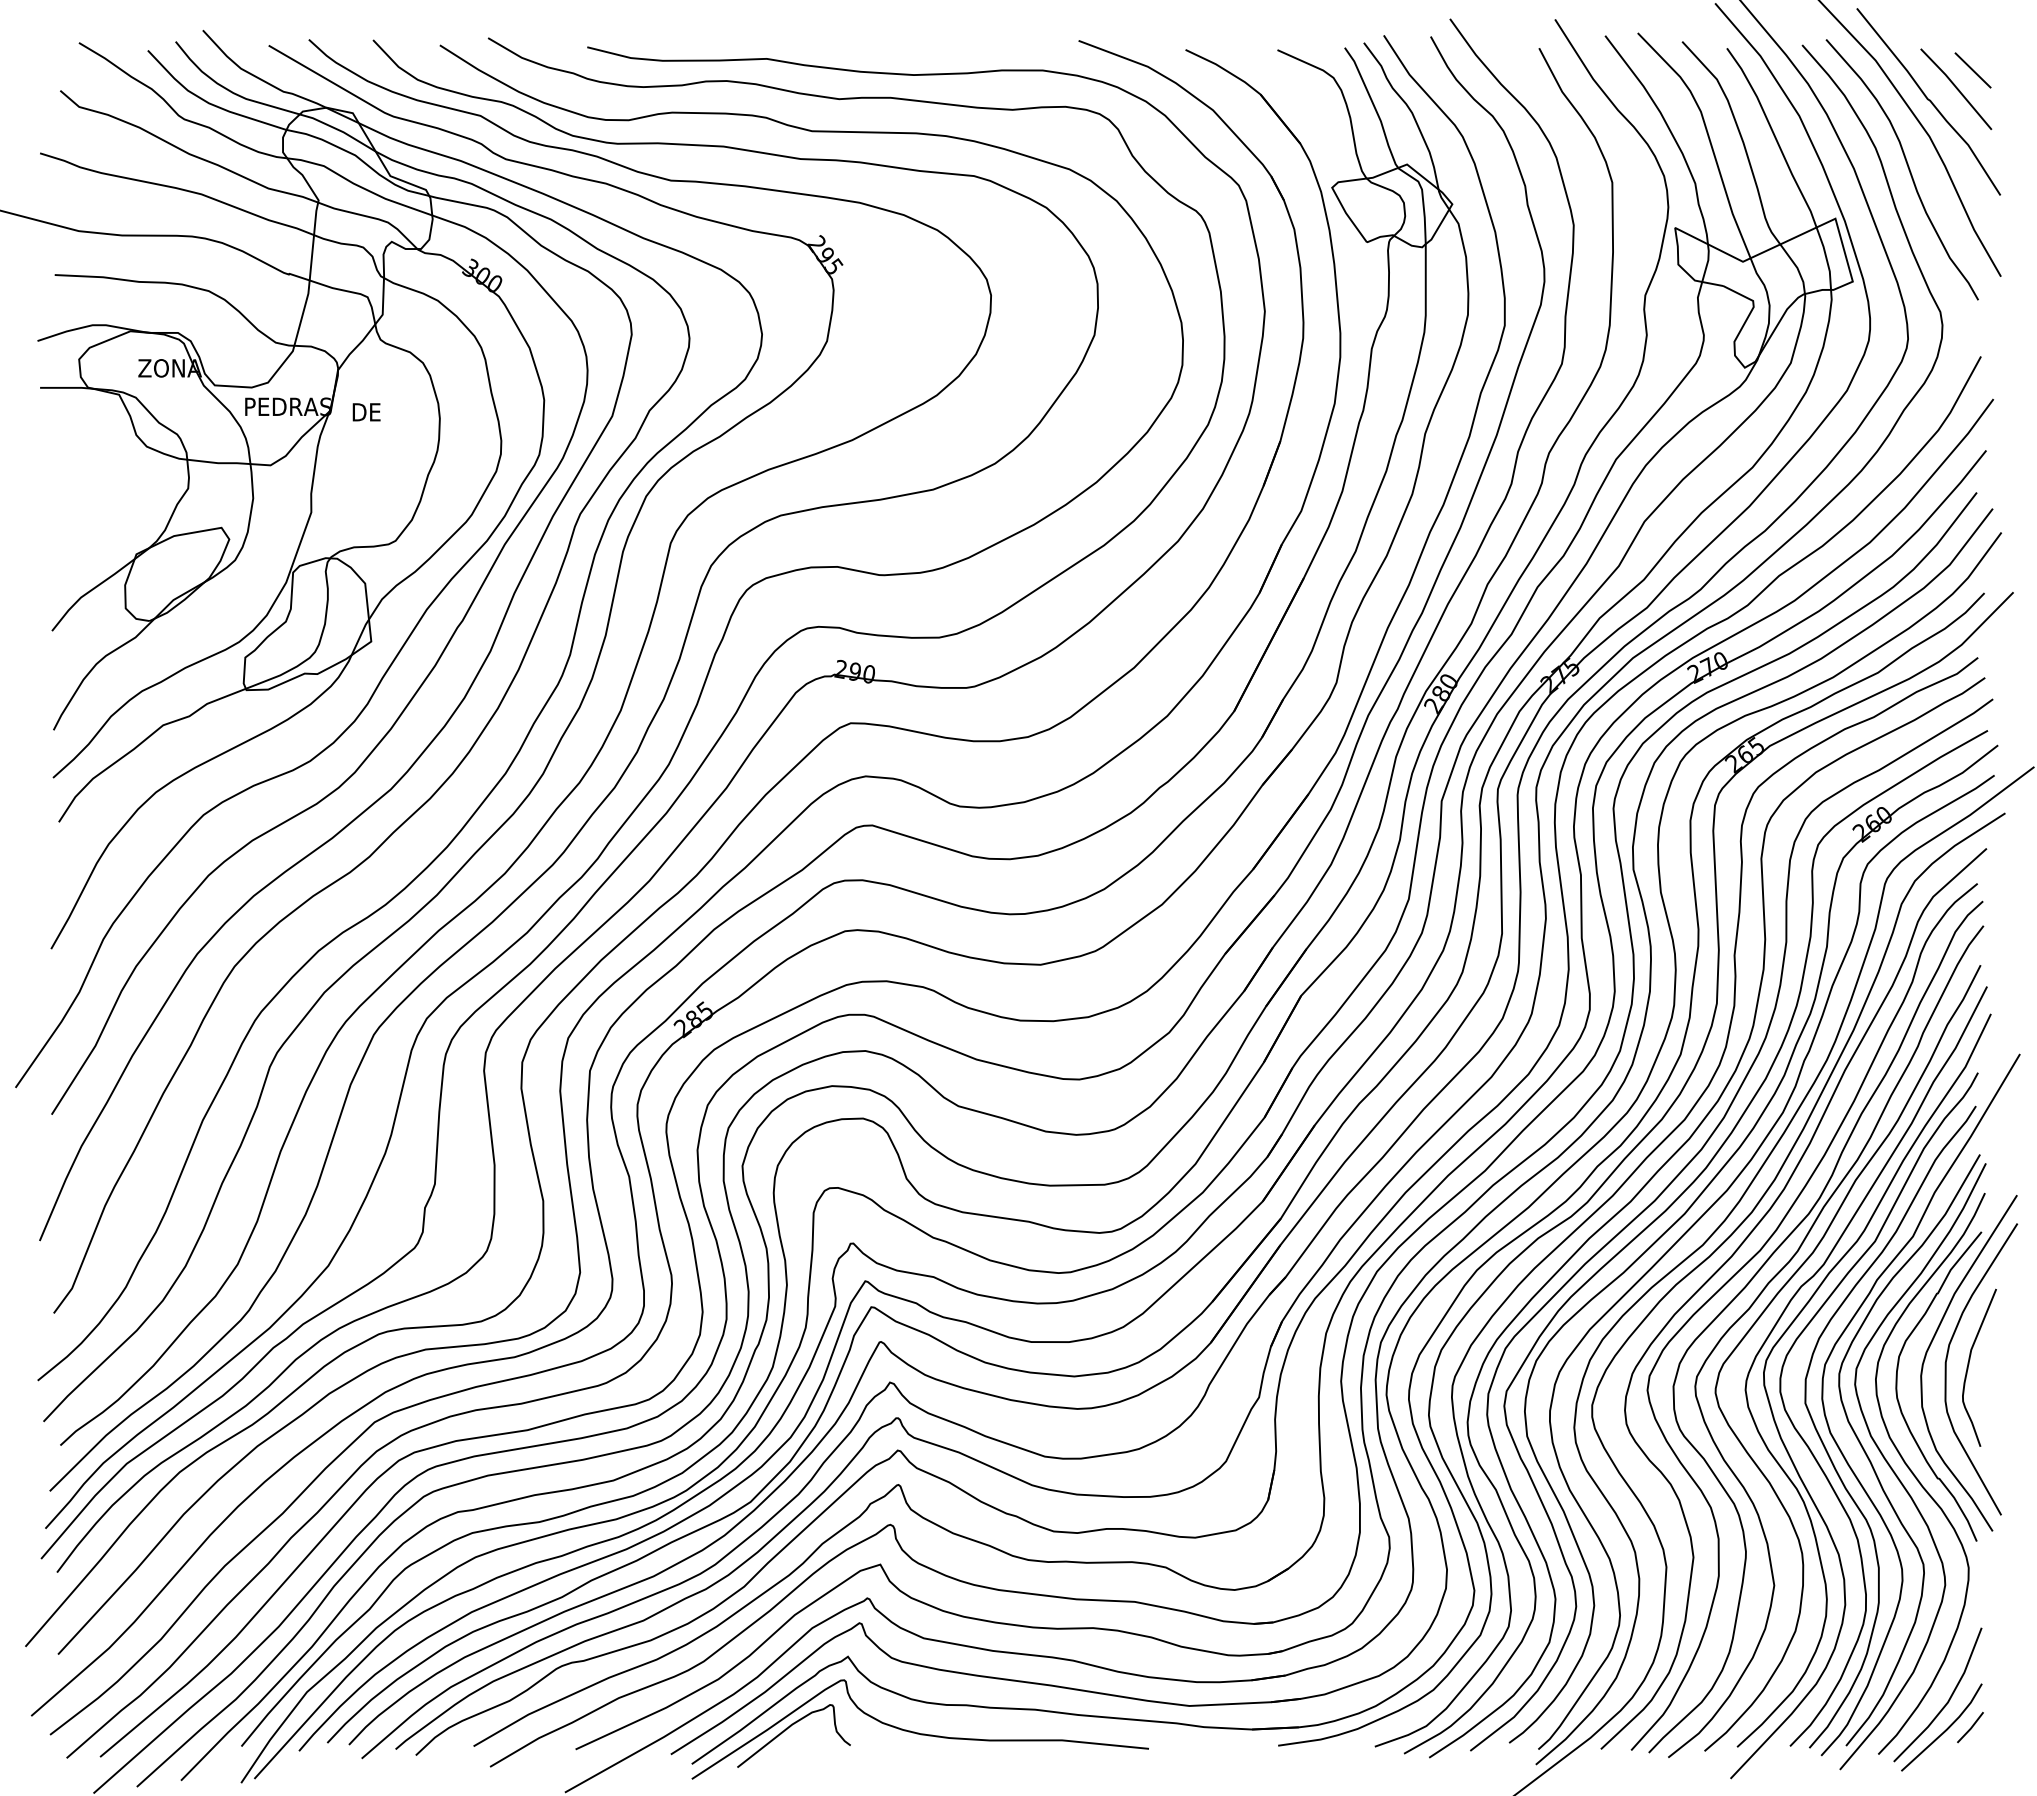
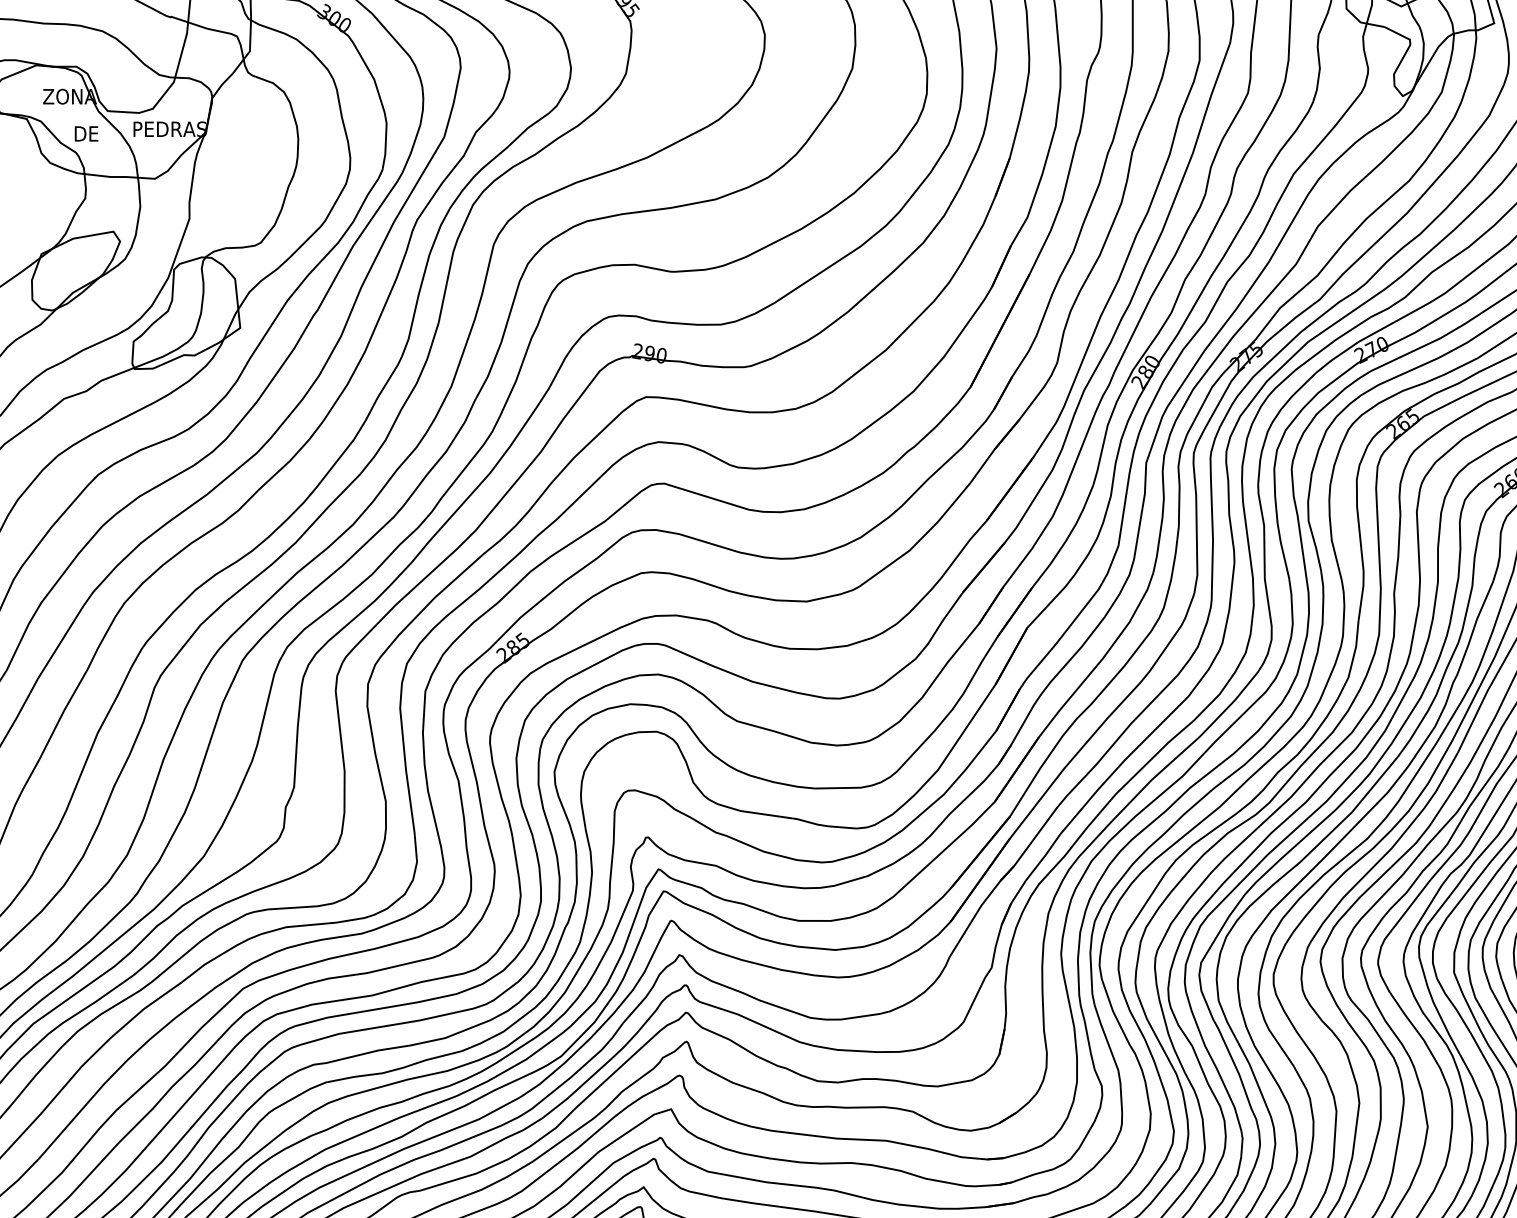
text: (366, 412) -> (86, 134), moved

